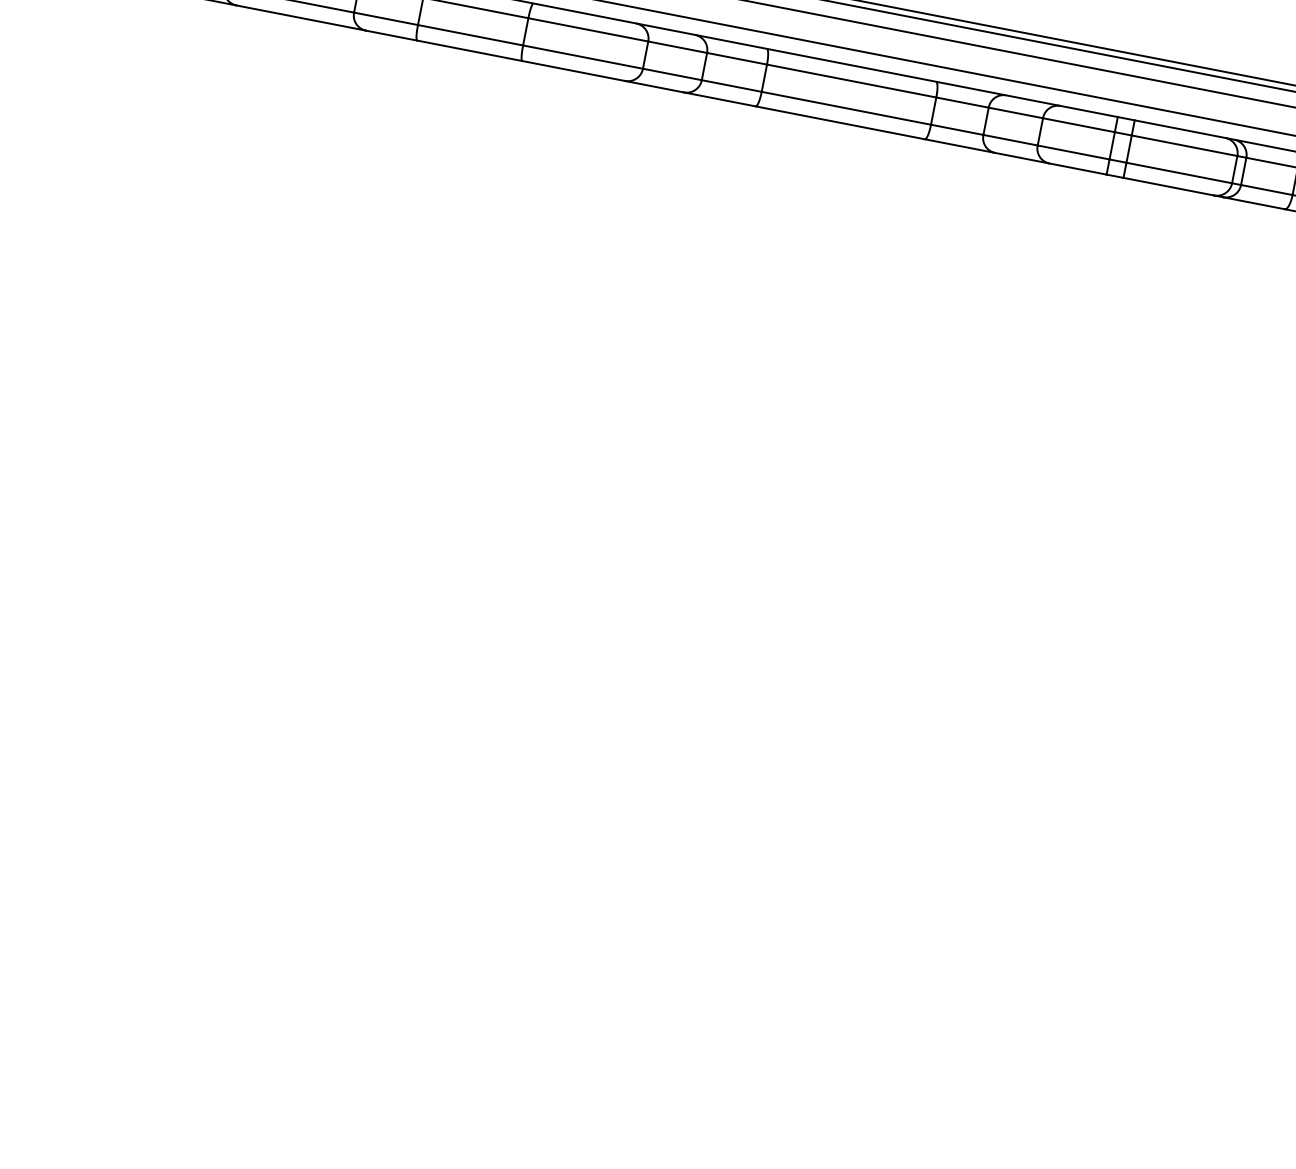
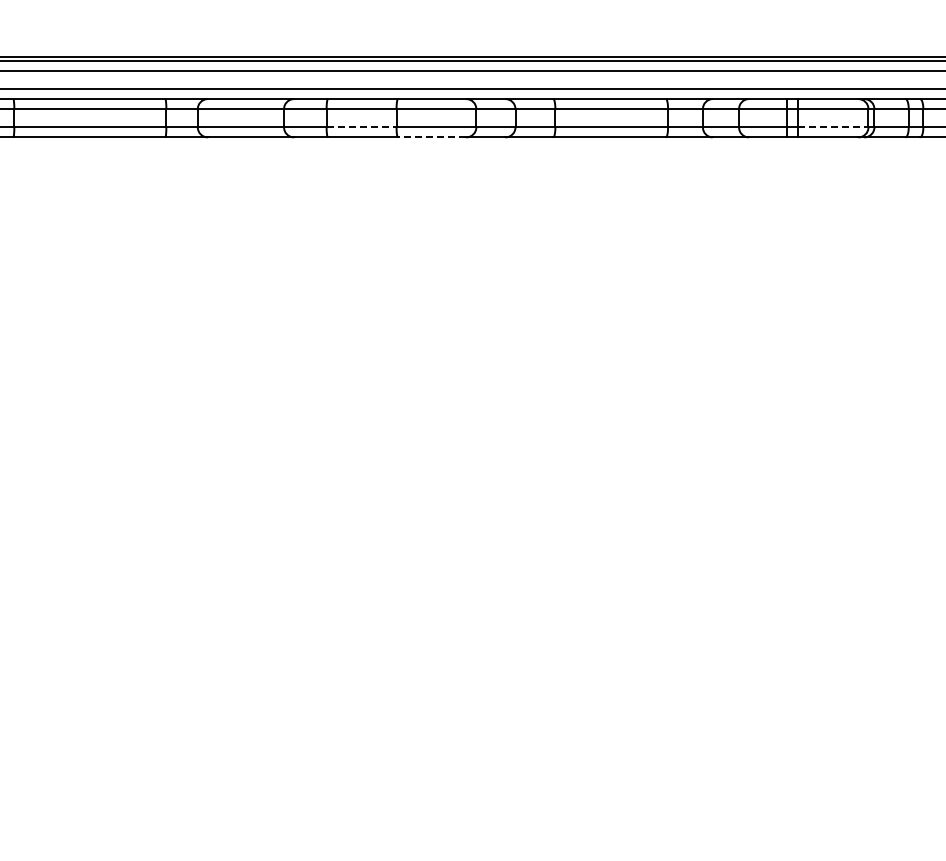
line: (470, 35) -> (361, 127), solid -> dashed
line: (572, 70) -> (431, 137), solid -> dashed
line: (1179, 173) -> (833, 127), solid -> dashed

